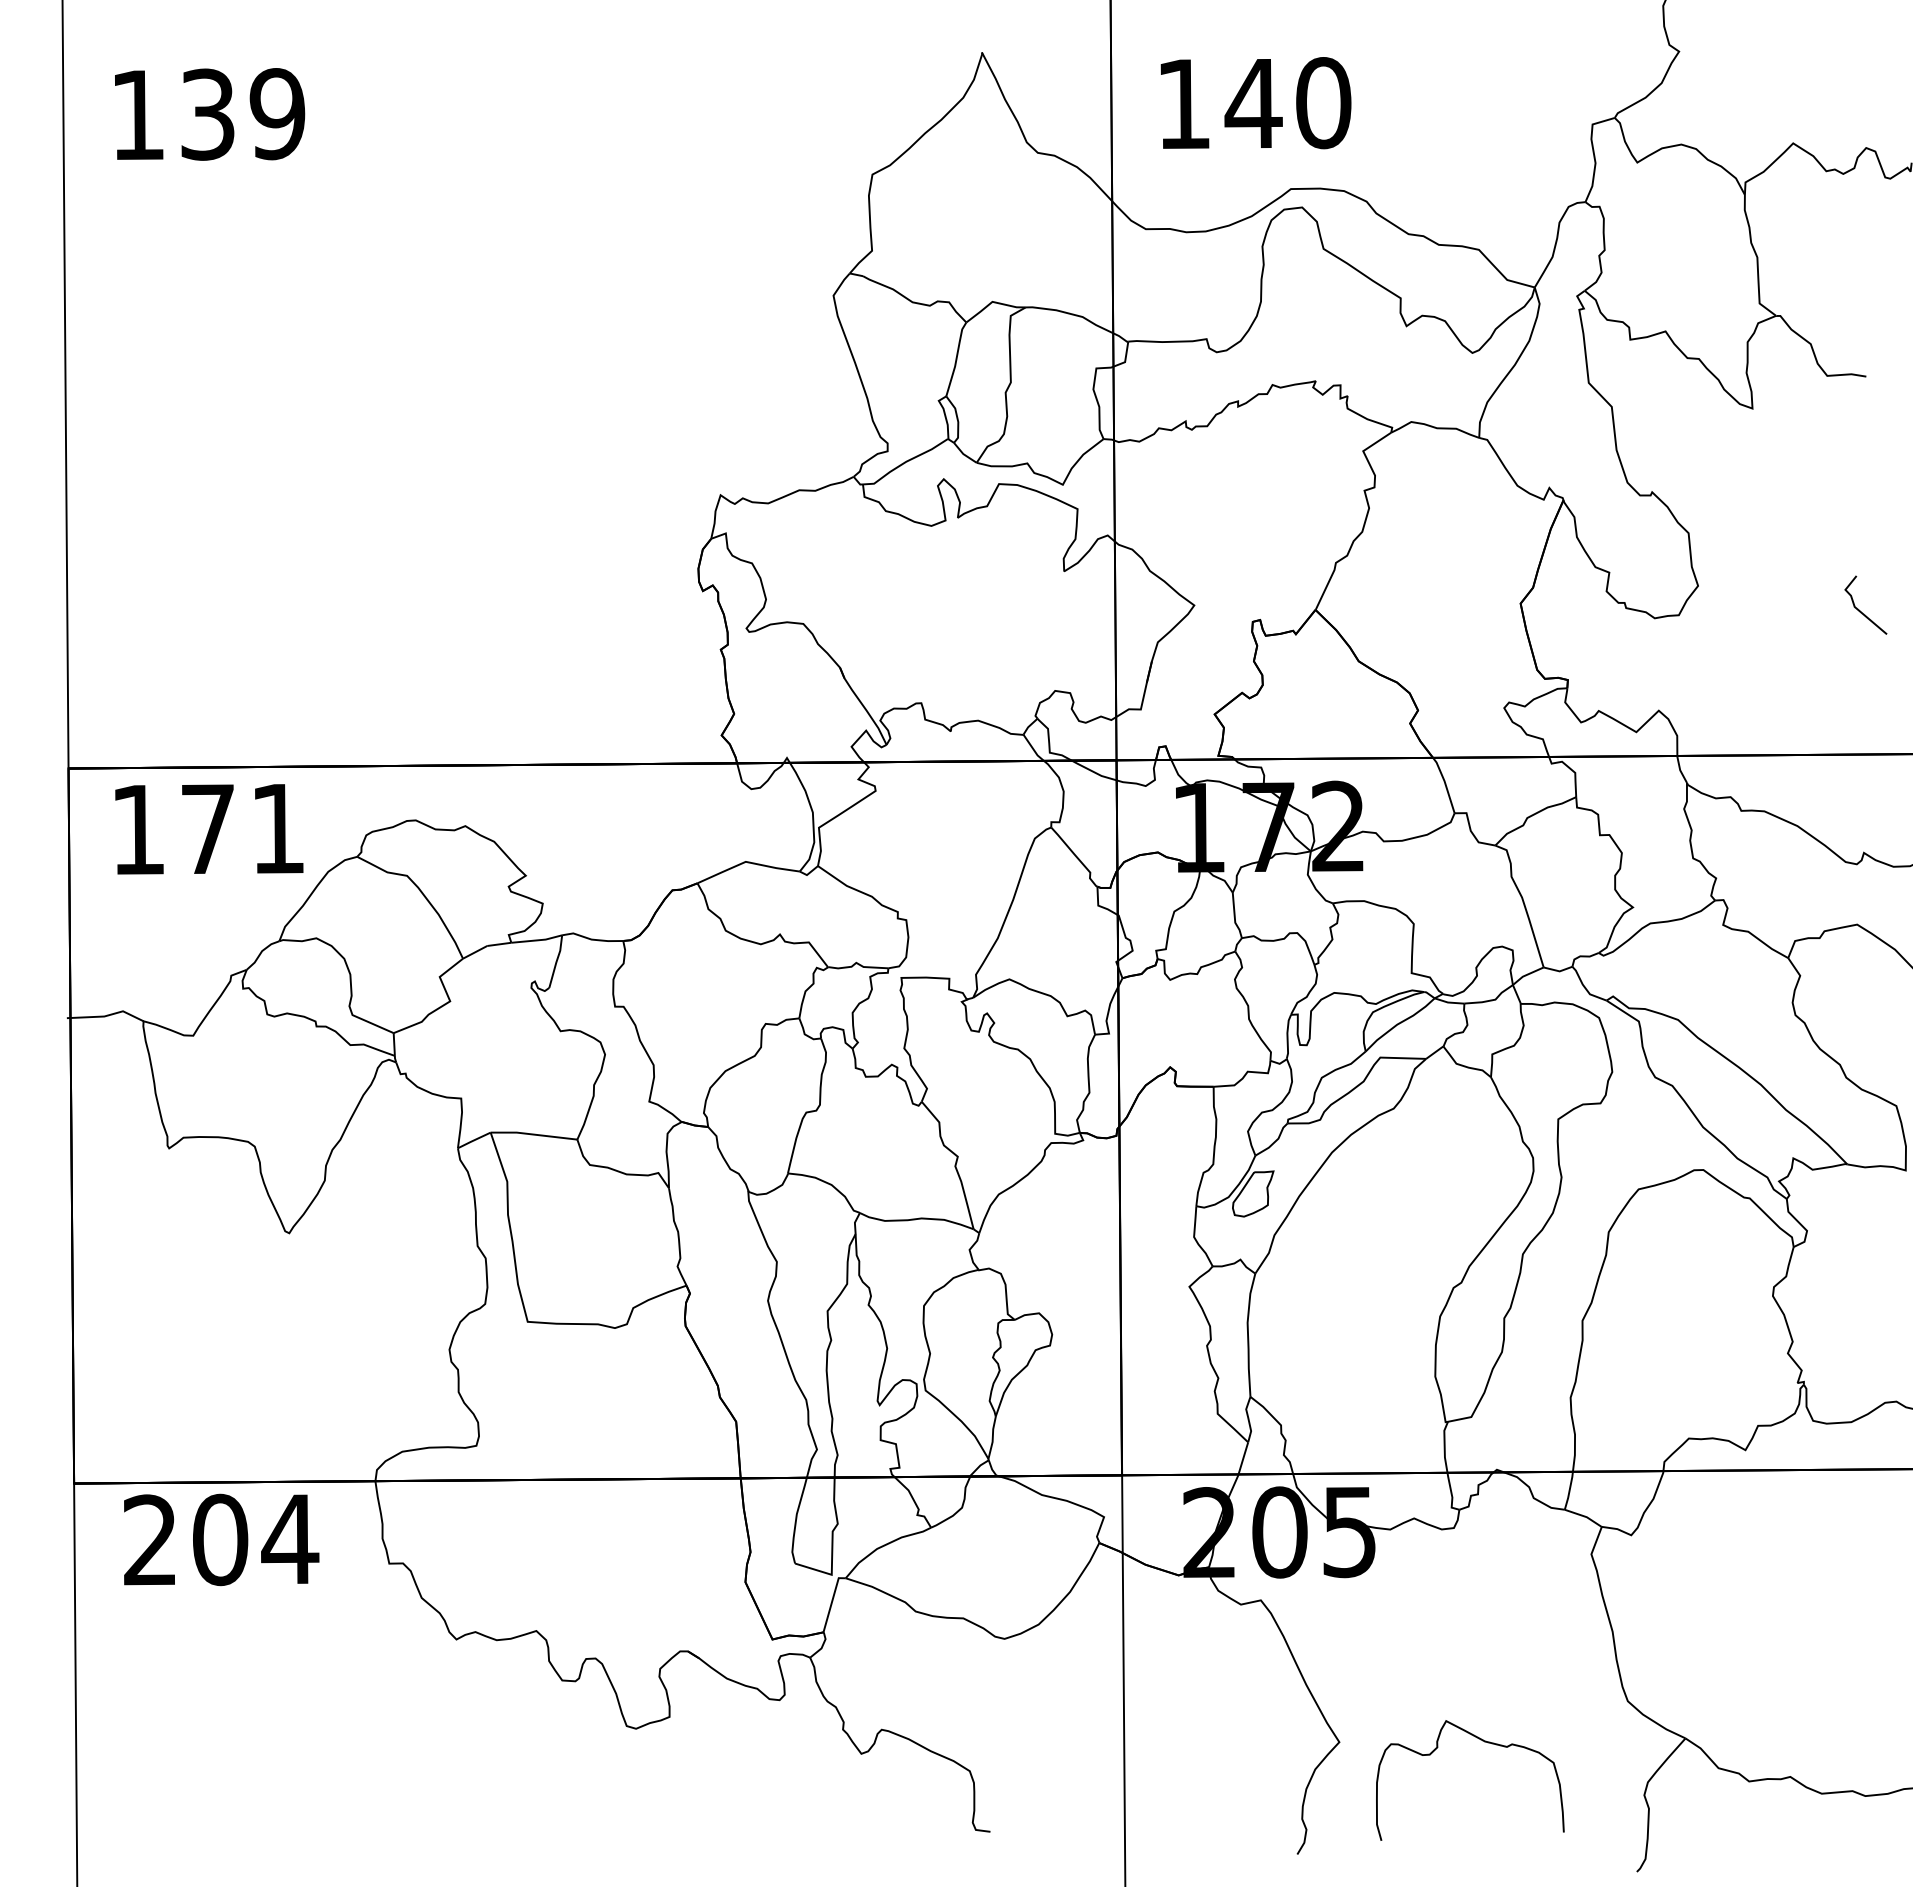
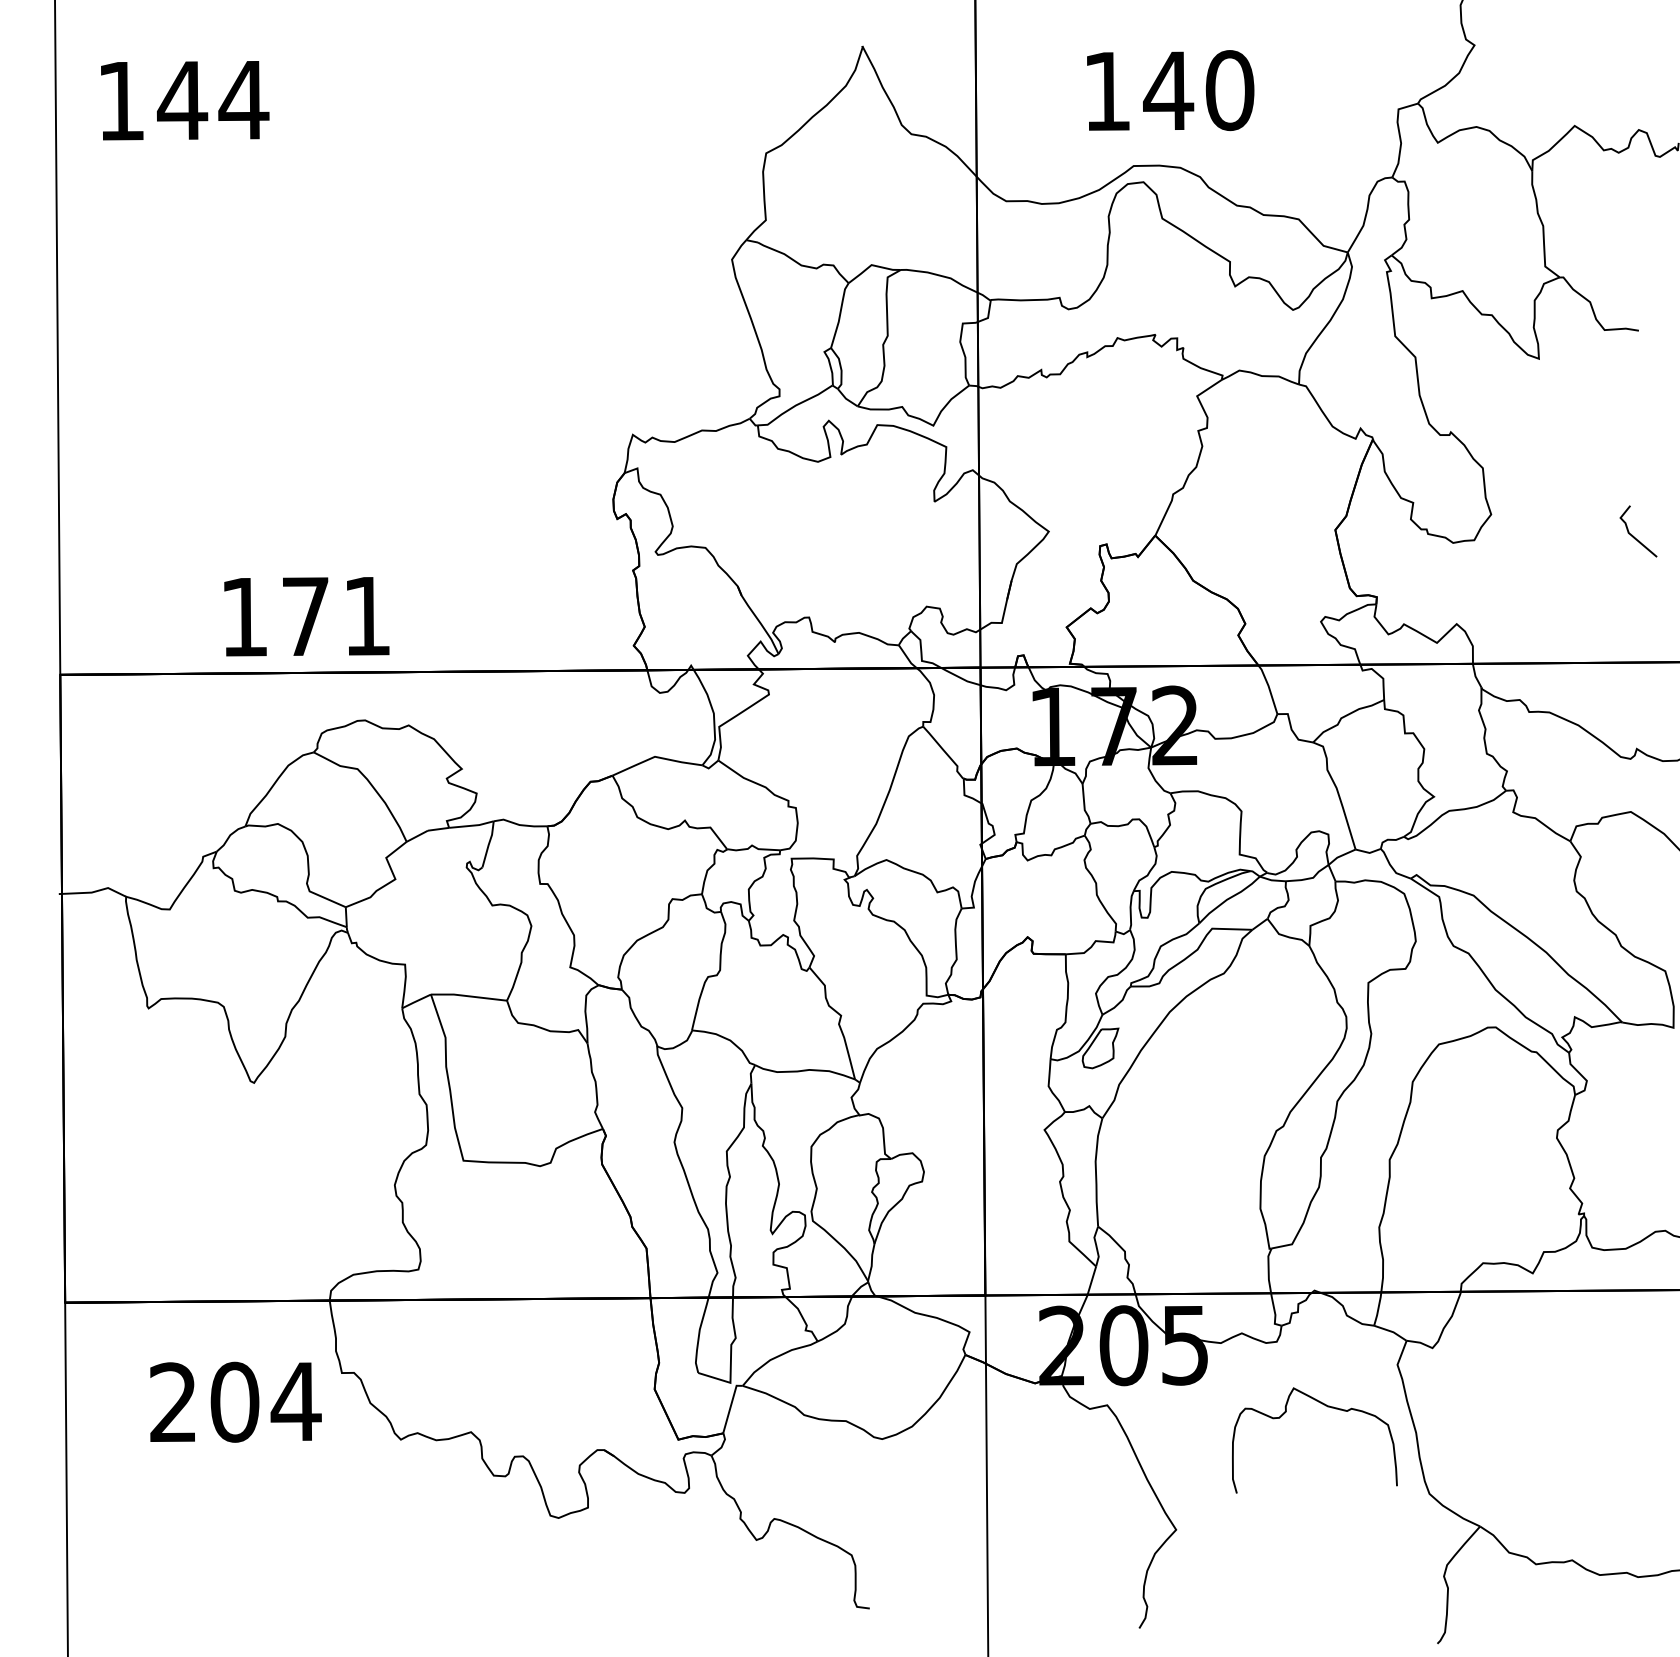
text: (1255, 103) -> (1170, 90), moved
text: (242, 114) -> (213, 100), 139 -> 144
text: (209, 829) -> (306, 616), moved
text: (221, 1539) -> (235, 1401), moved
curve: (1484, 1742) -> (1327, 1407), moved

